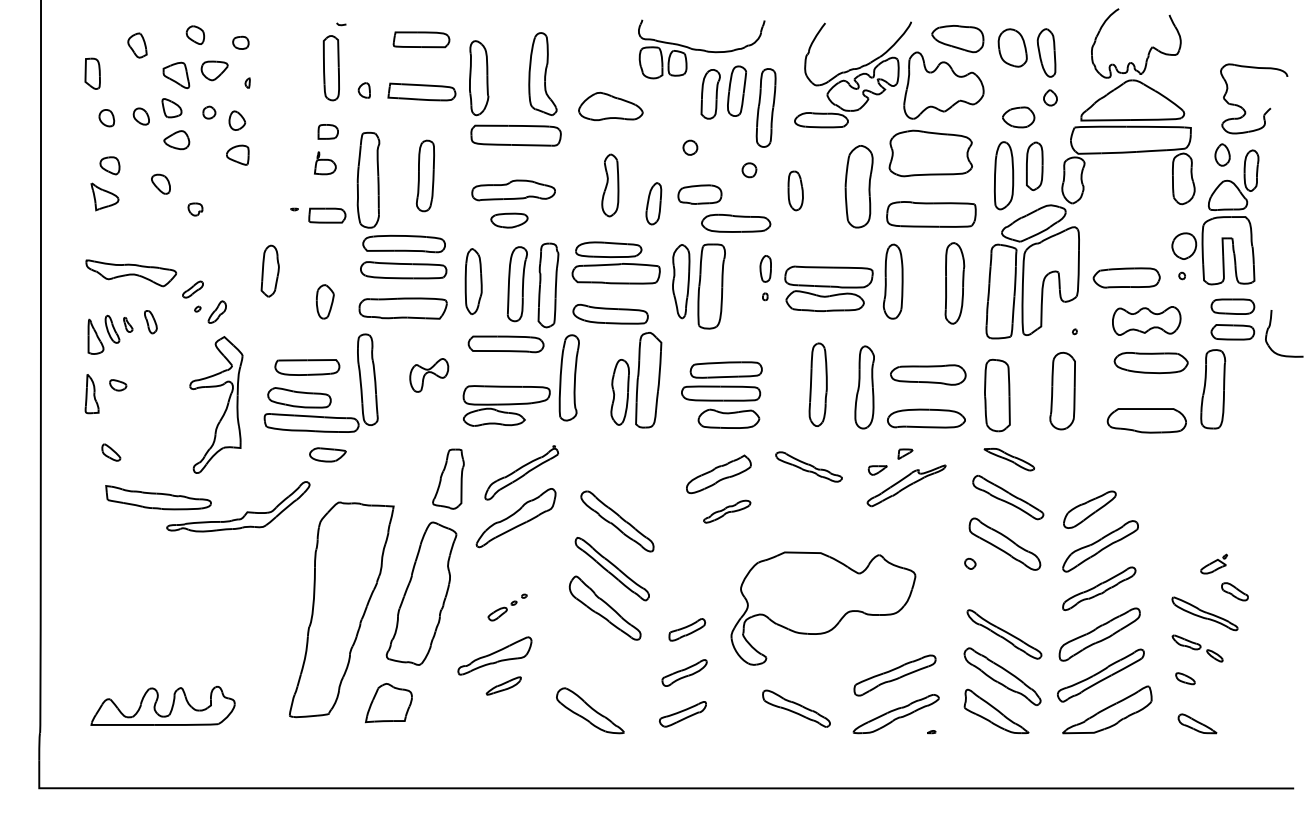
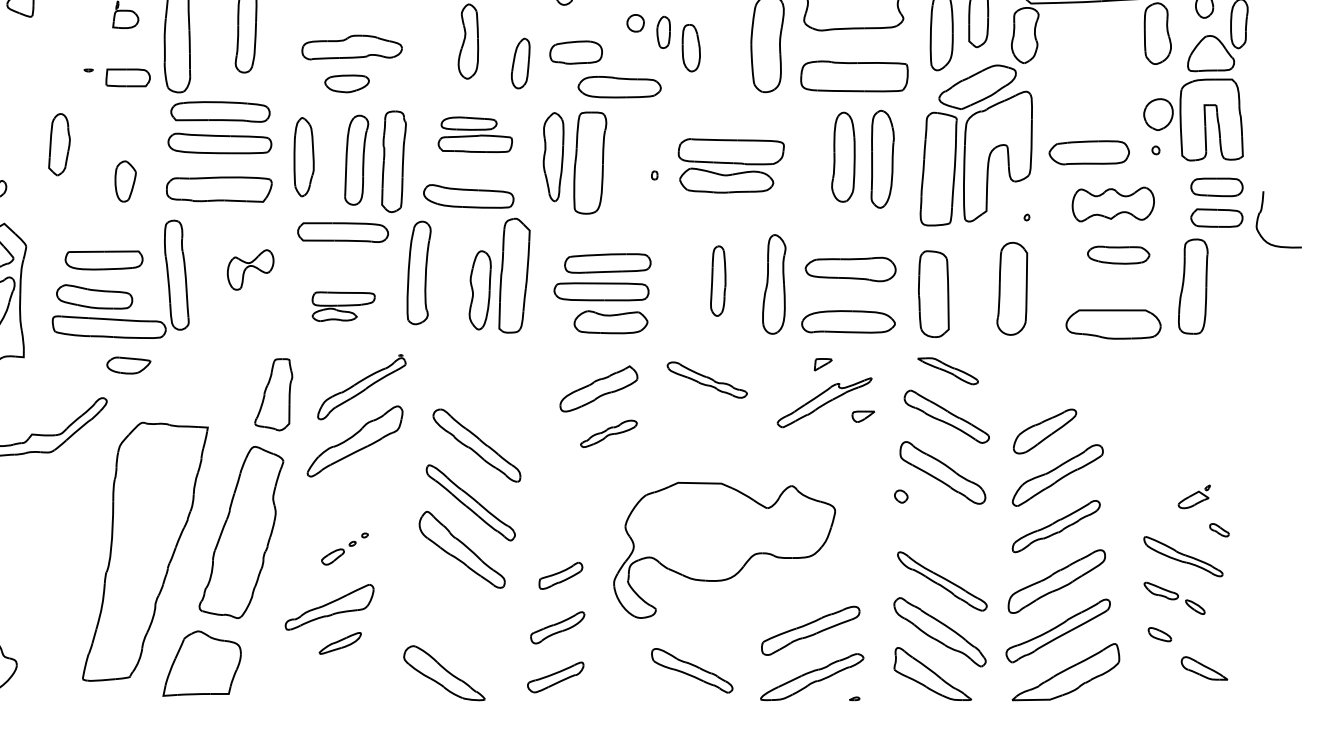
part: (615, 262) -> (474, 134), size x0.7
part: (765, 268) -> (663, 31), moved
part: (892, 281) -> (842, 157), moved
part: (1150, 363) -> (1117, 255), size x0.7
part: (817, 384) -> (717, 280), size x0.7
part: (506, 405) -> (343, 306), size x0.6
part: (877, 470) -> (862, 416), moved
part: (1234, 591) -> (1218, 529), size x0.6
part: (388, 703) -> (201, 664), size x1.4
part: (1197, 723) -> (1204, 668), moved

